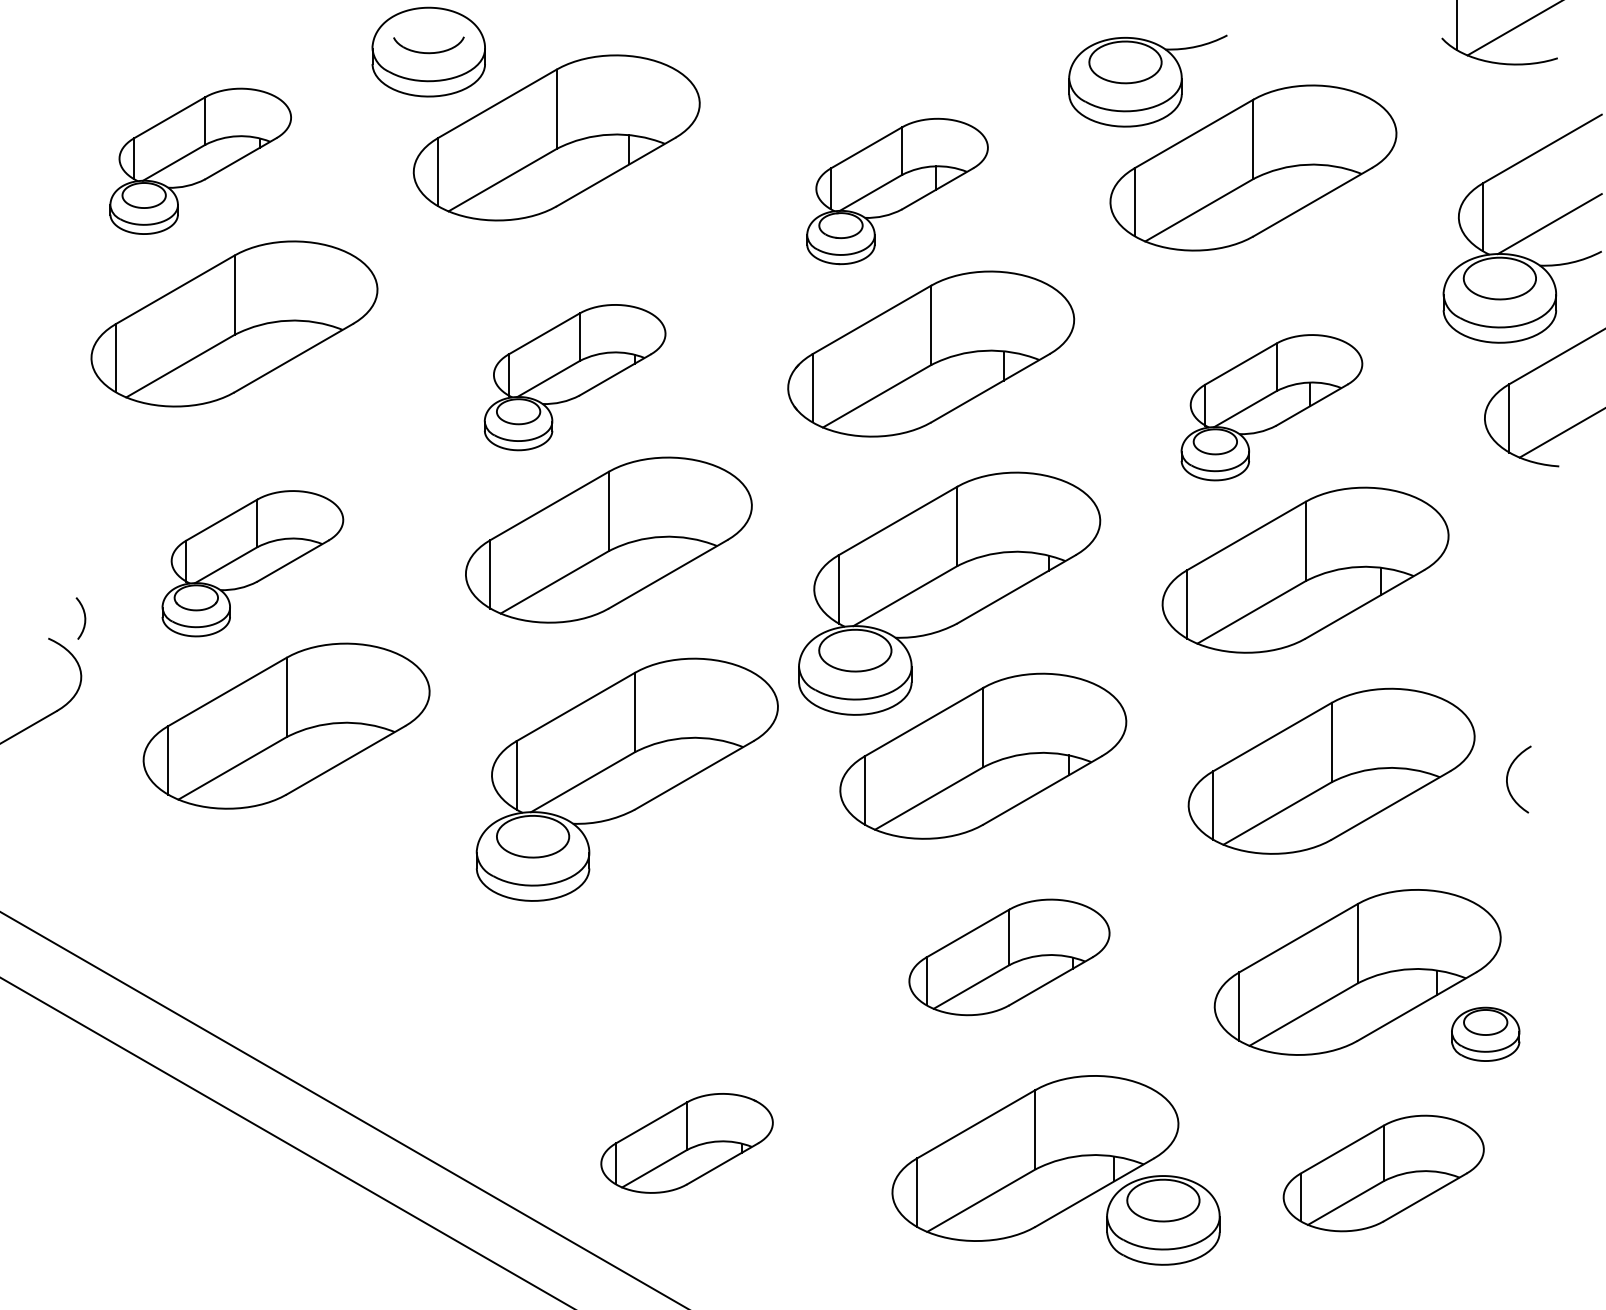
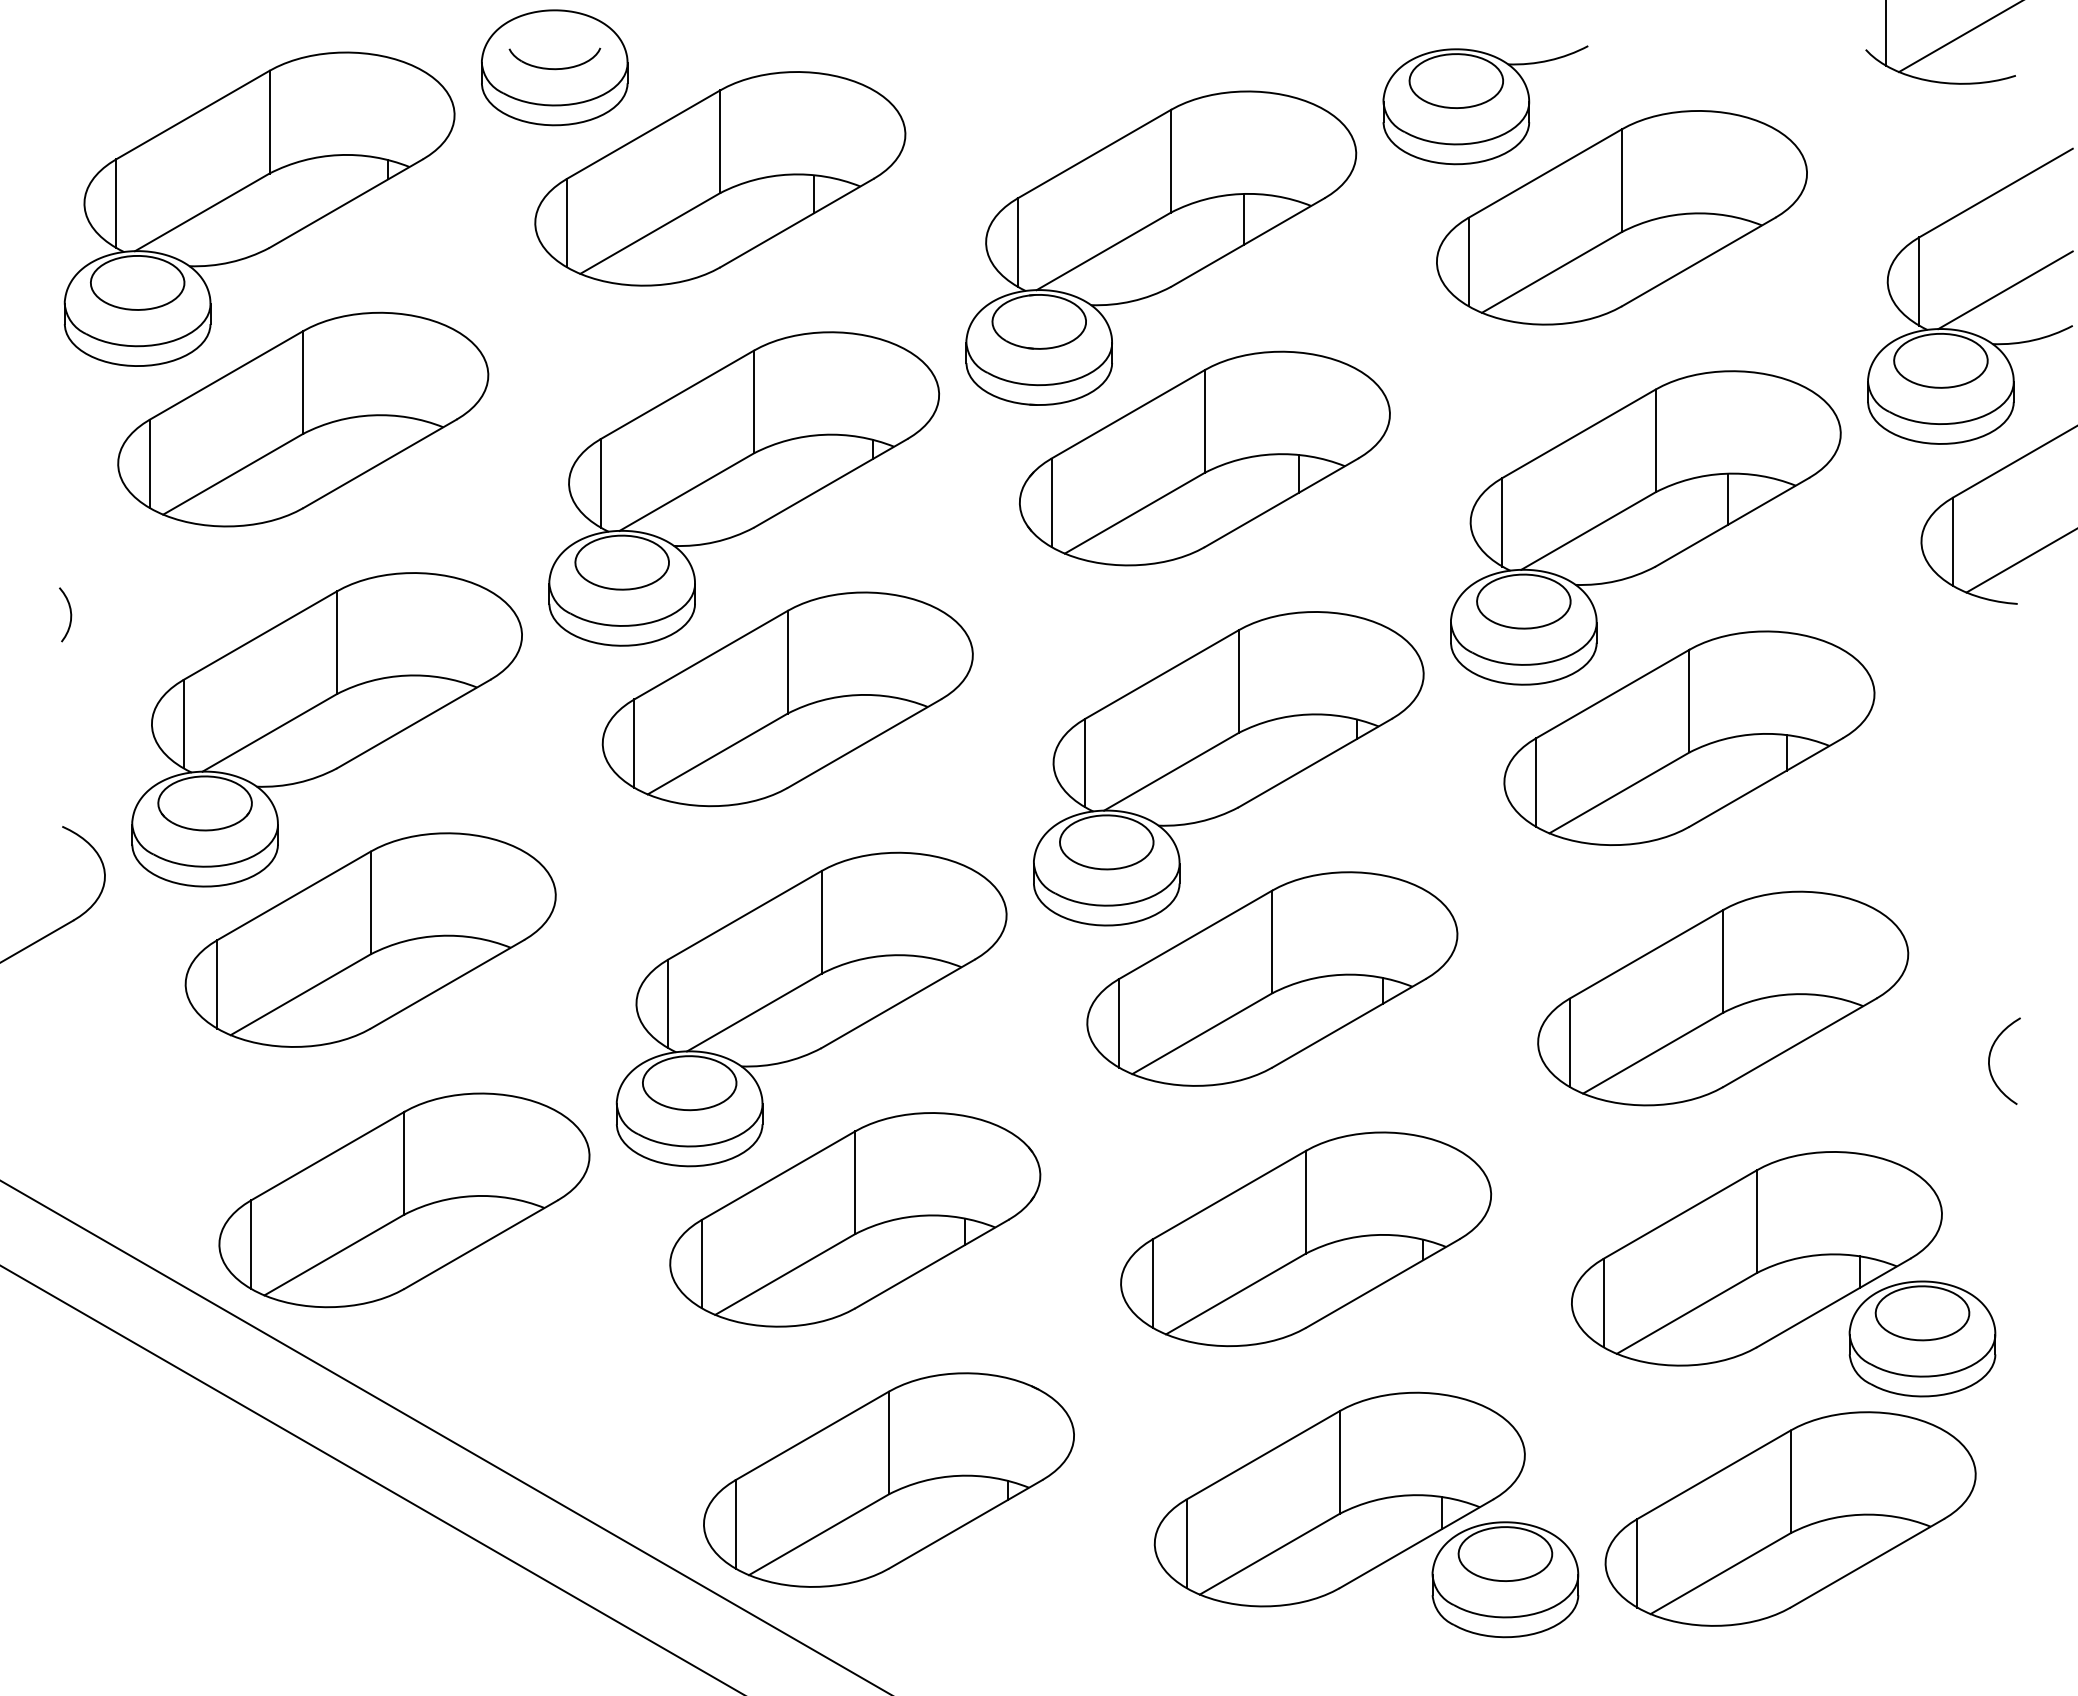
part: (200, 160) -> (259, 208), size x1.67
part: (897, 190) -> (1161, 247), size x1.67
part: (574, 377) -> (743, 488), size x1.67
part: (1271, 407) -> (1645, 527), size x1.67
part: (252, 563) -> (326, 729), size x1.67
curve: (84, 618) -> (70, 614), moved
curve: (1508, 777) -> (1990, 1058), moved
part: (312, 927) -> (404, 1200), added
part: (661, 942) -> (855, 1219), added
part: (1009, 957) -> (1306, 1239), size x1.43
part: (1485, 1034) -> (1922, 1338), size x1.67
part: (686, 1142) -> (888, 1479), size x1.67
part: (1383, 1173) -> (1790, 1518), size x1.43

